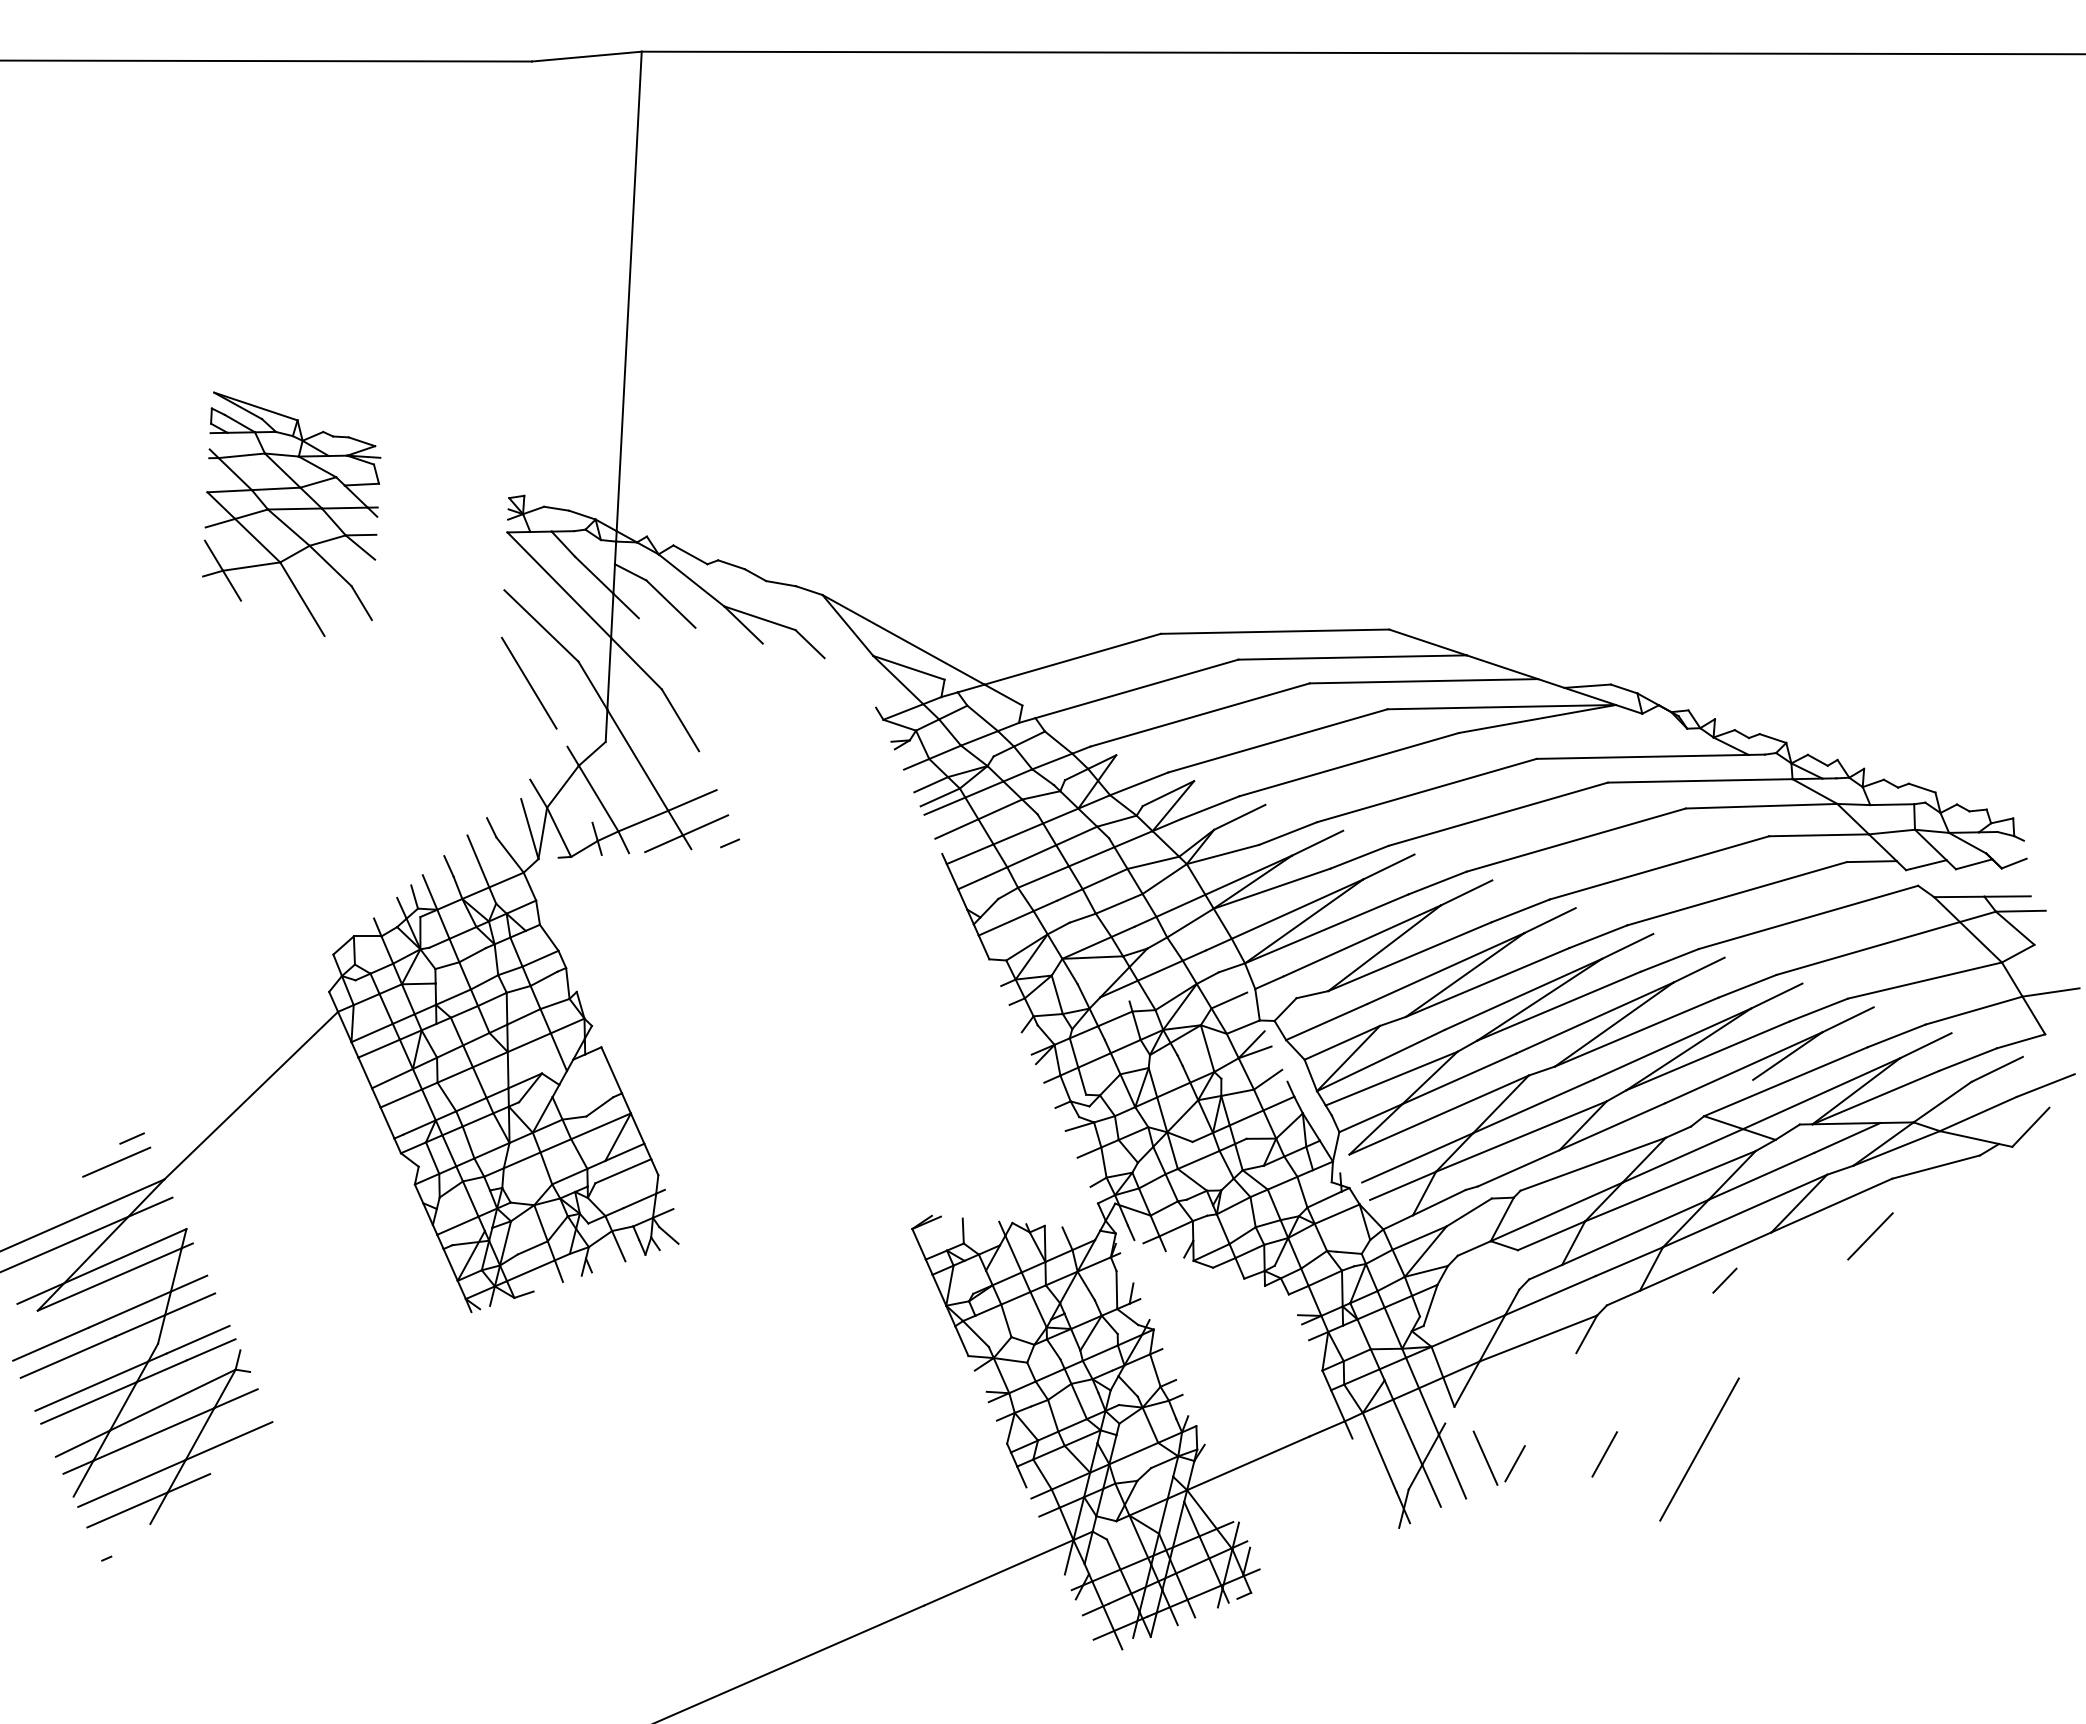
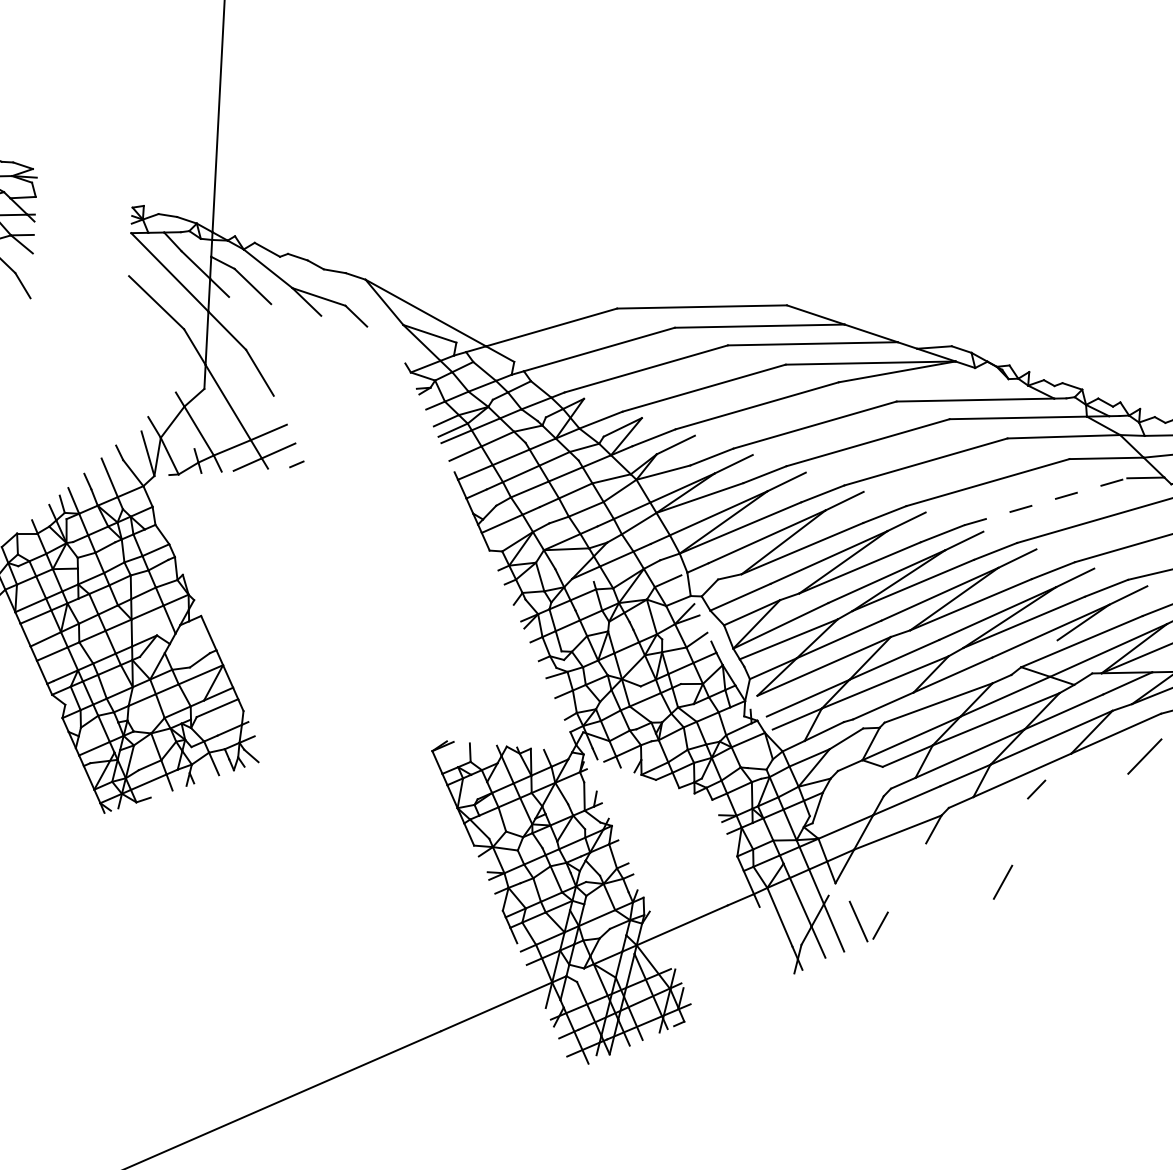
line: (528, 682) -> (146, 344), removed
line: (1737, 893) -> (1045, 501), solid -> dashed
line: (1699, 1449) -> (1017, 915), removed
line: (1604, 1454) -> (1002, 882), moved

